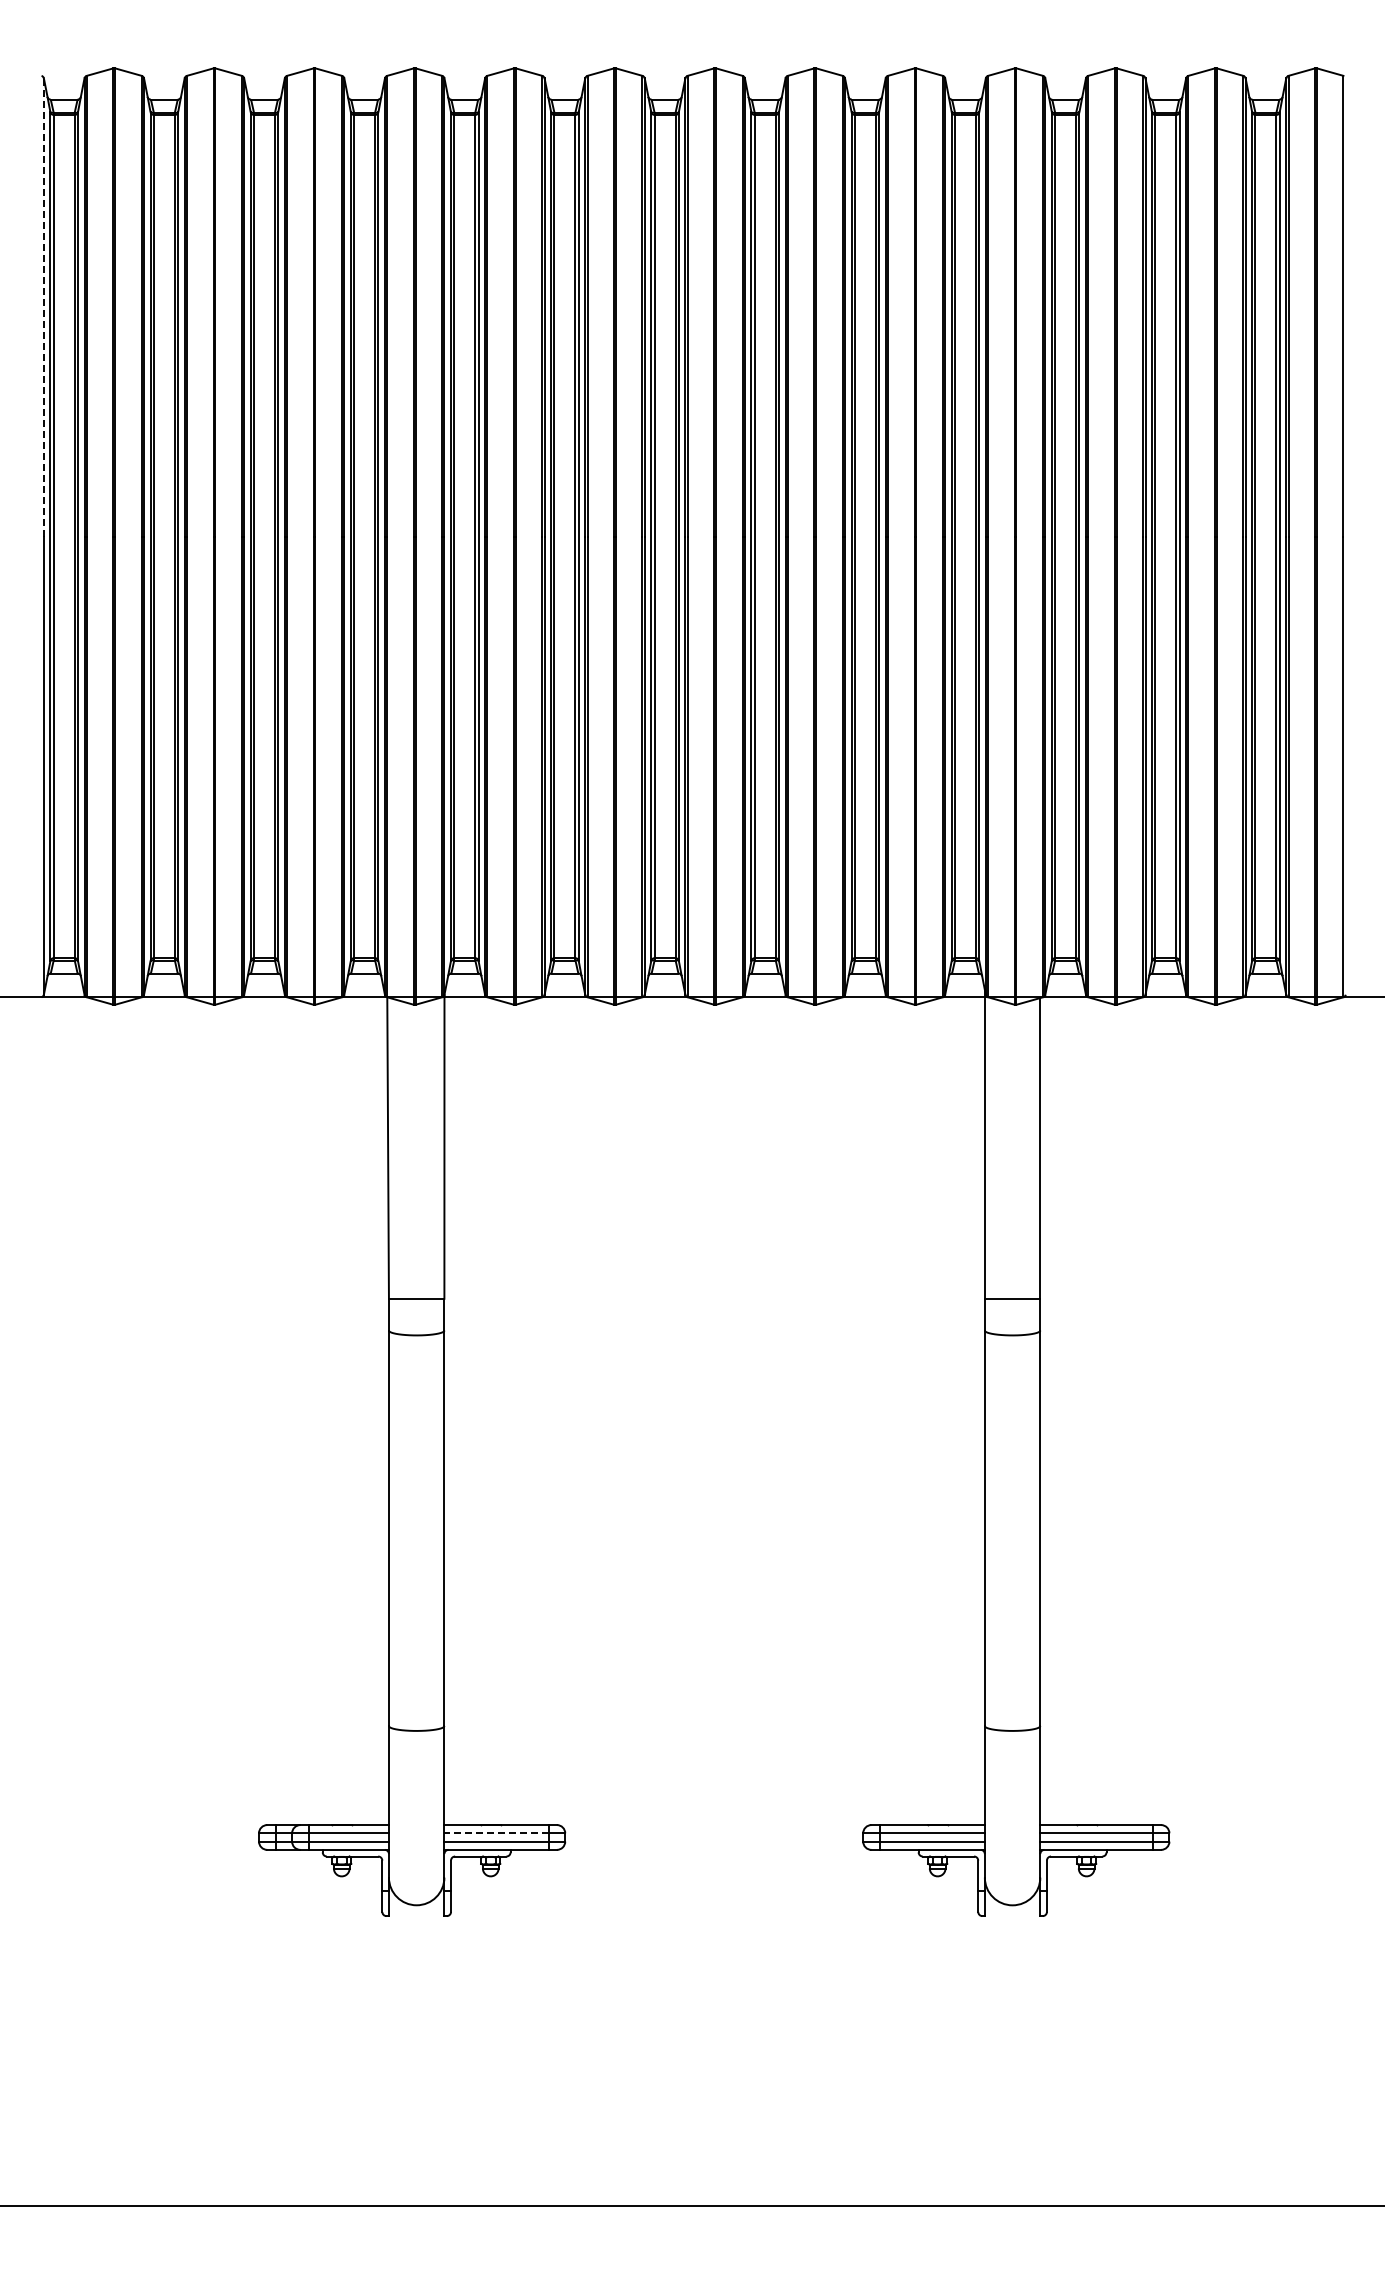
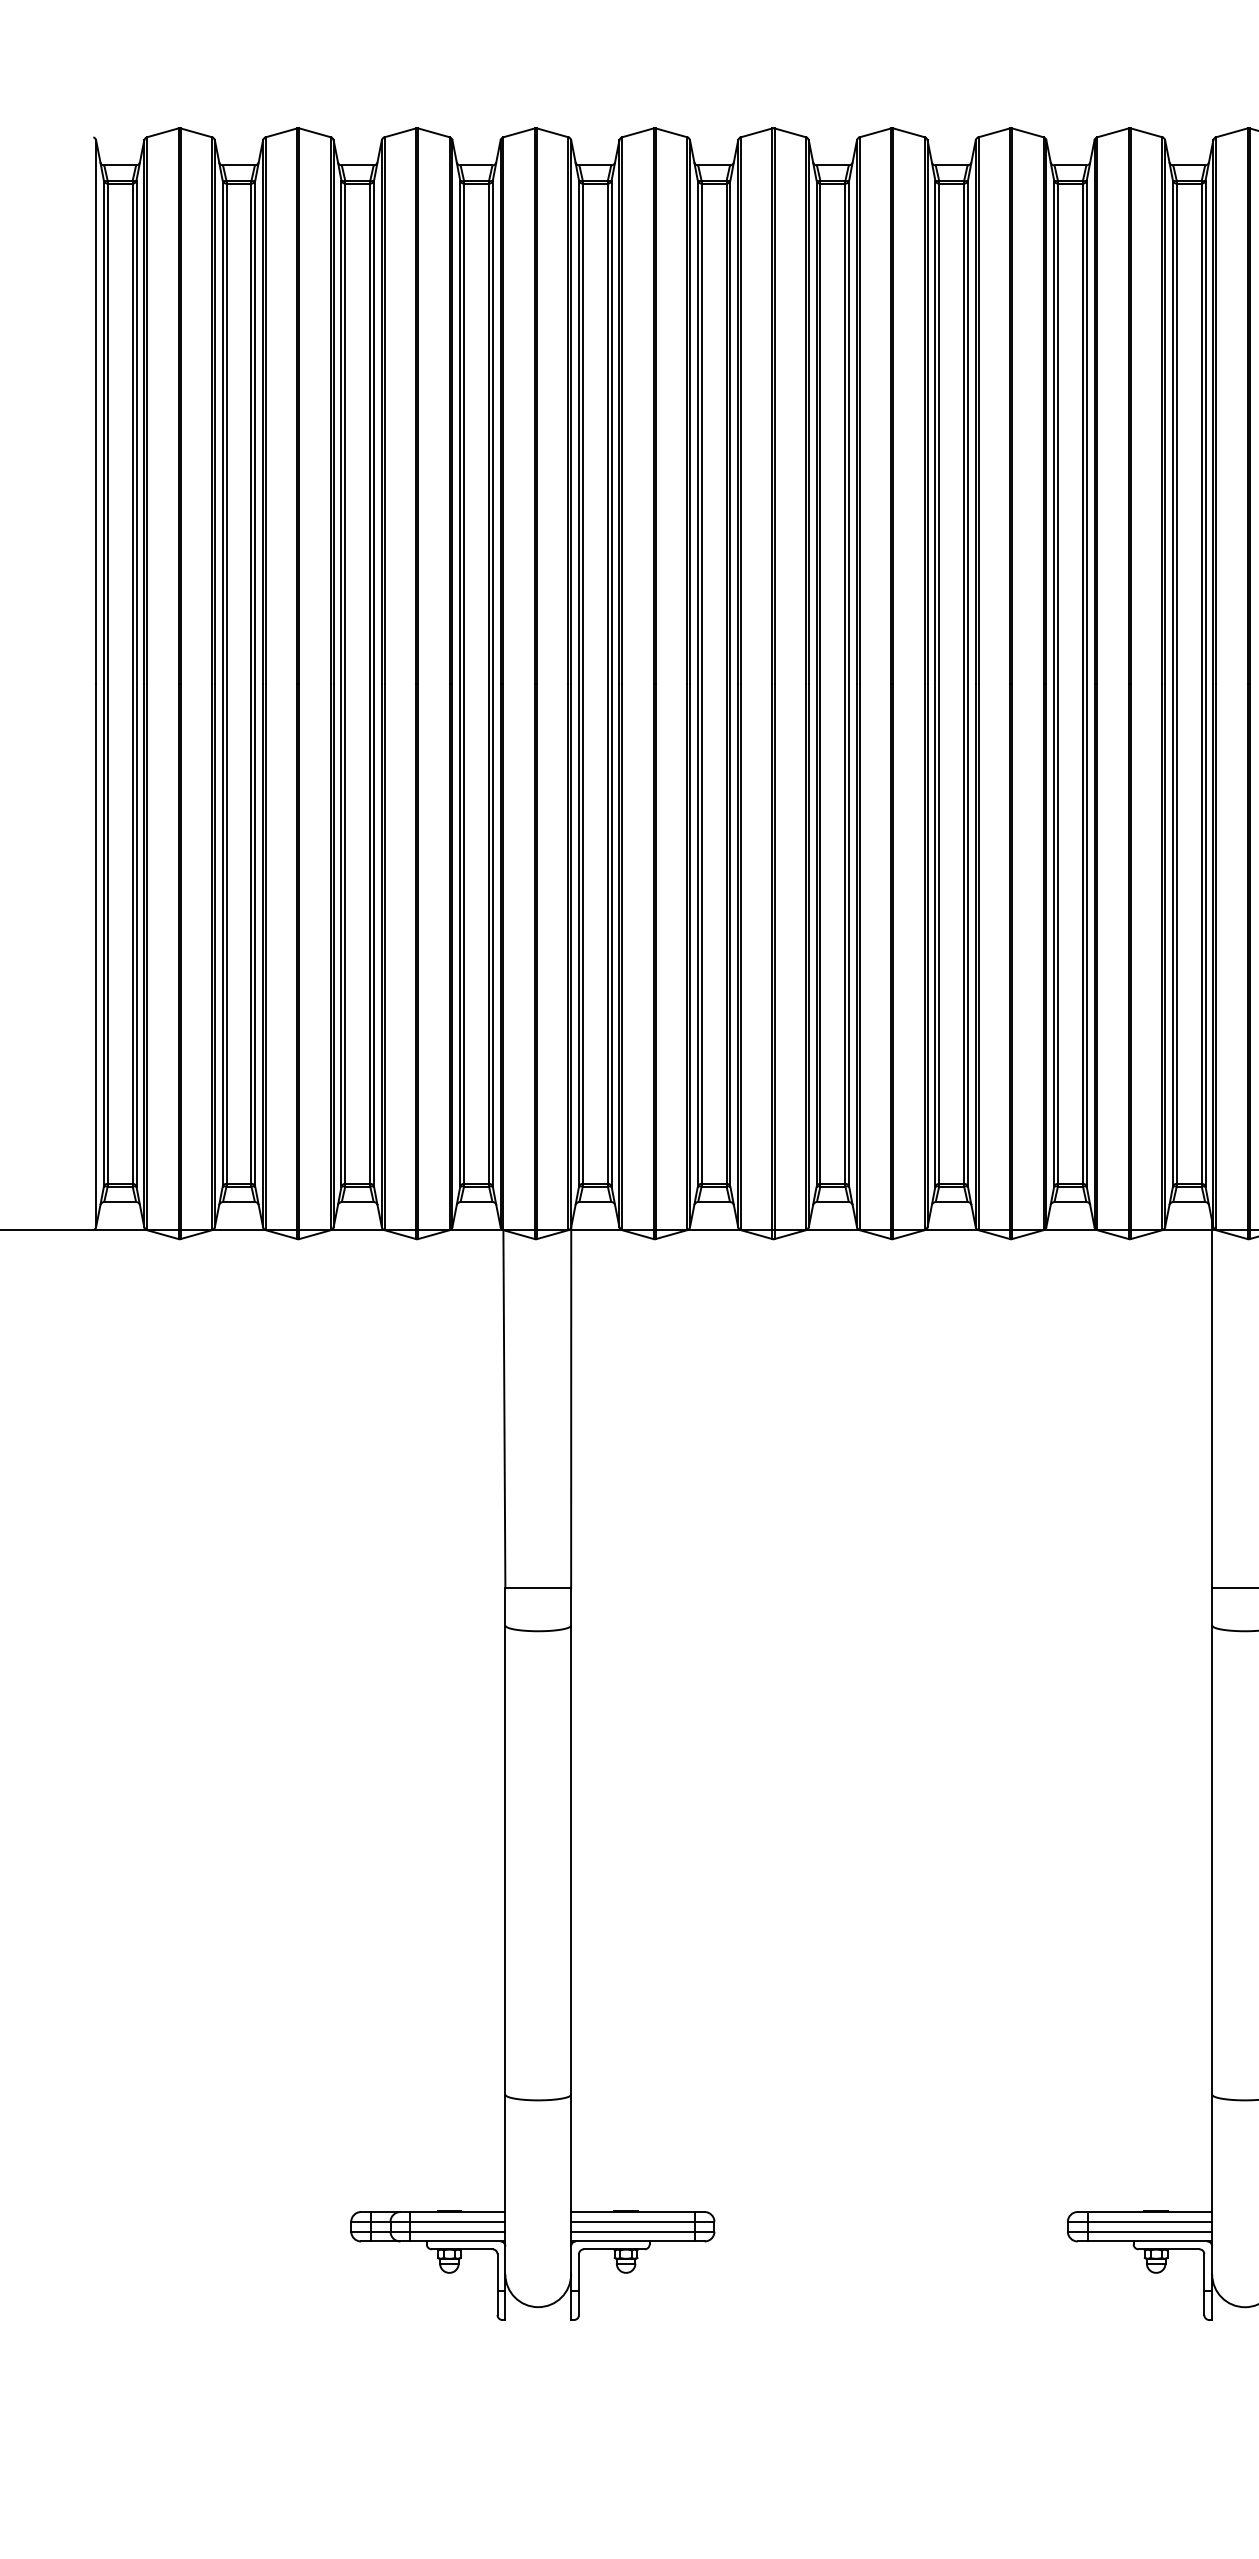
line: (43, 306) -> (95, 410), dashed -> solid
line: (496, 1833) -> (632, 2222), dashed -> solid

